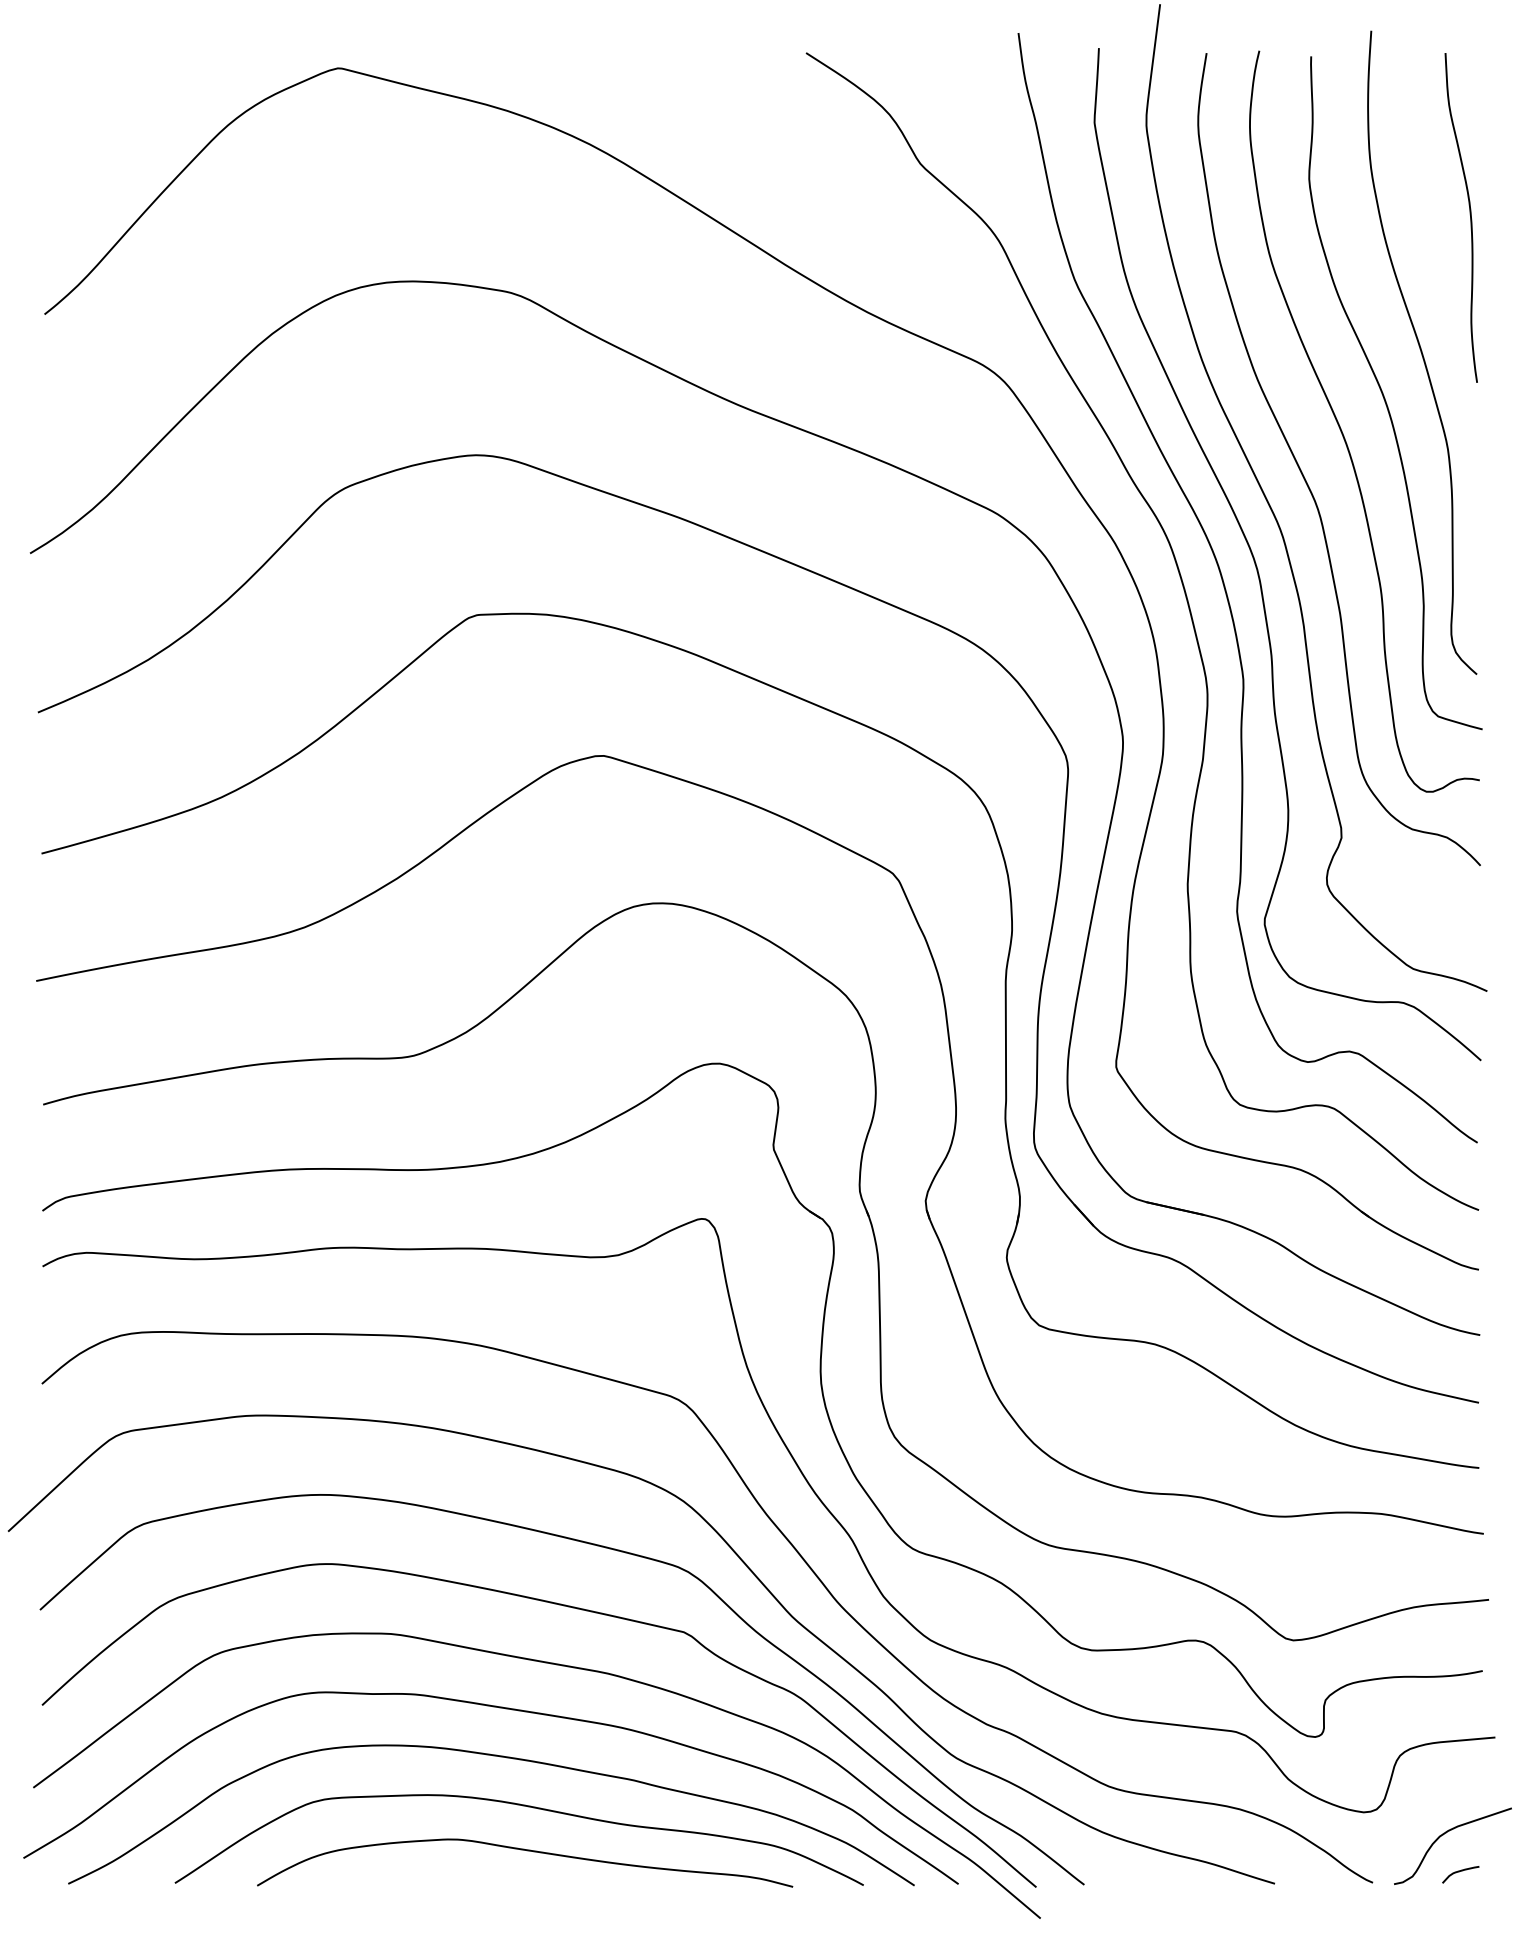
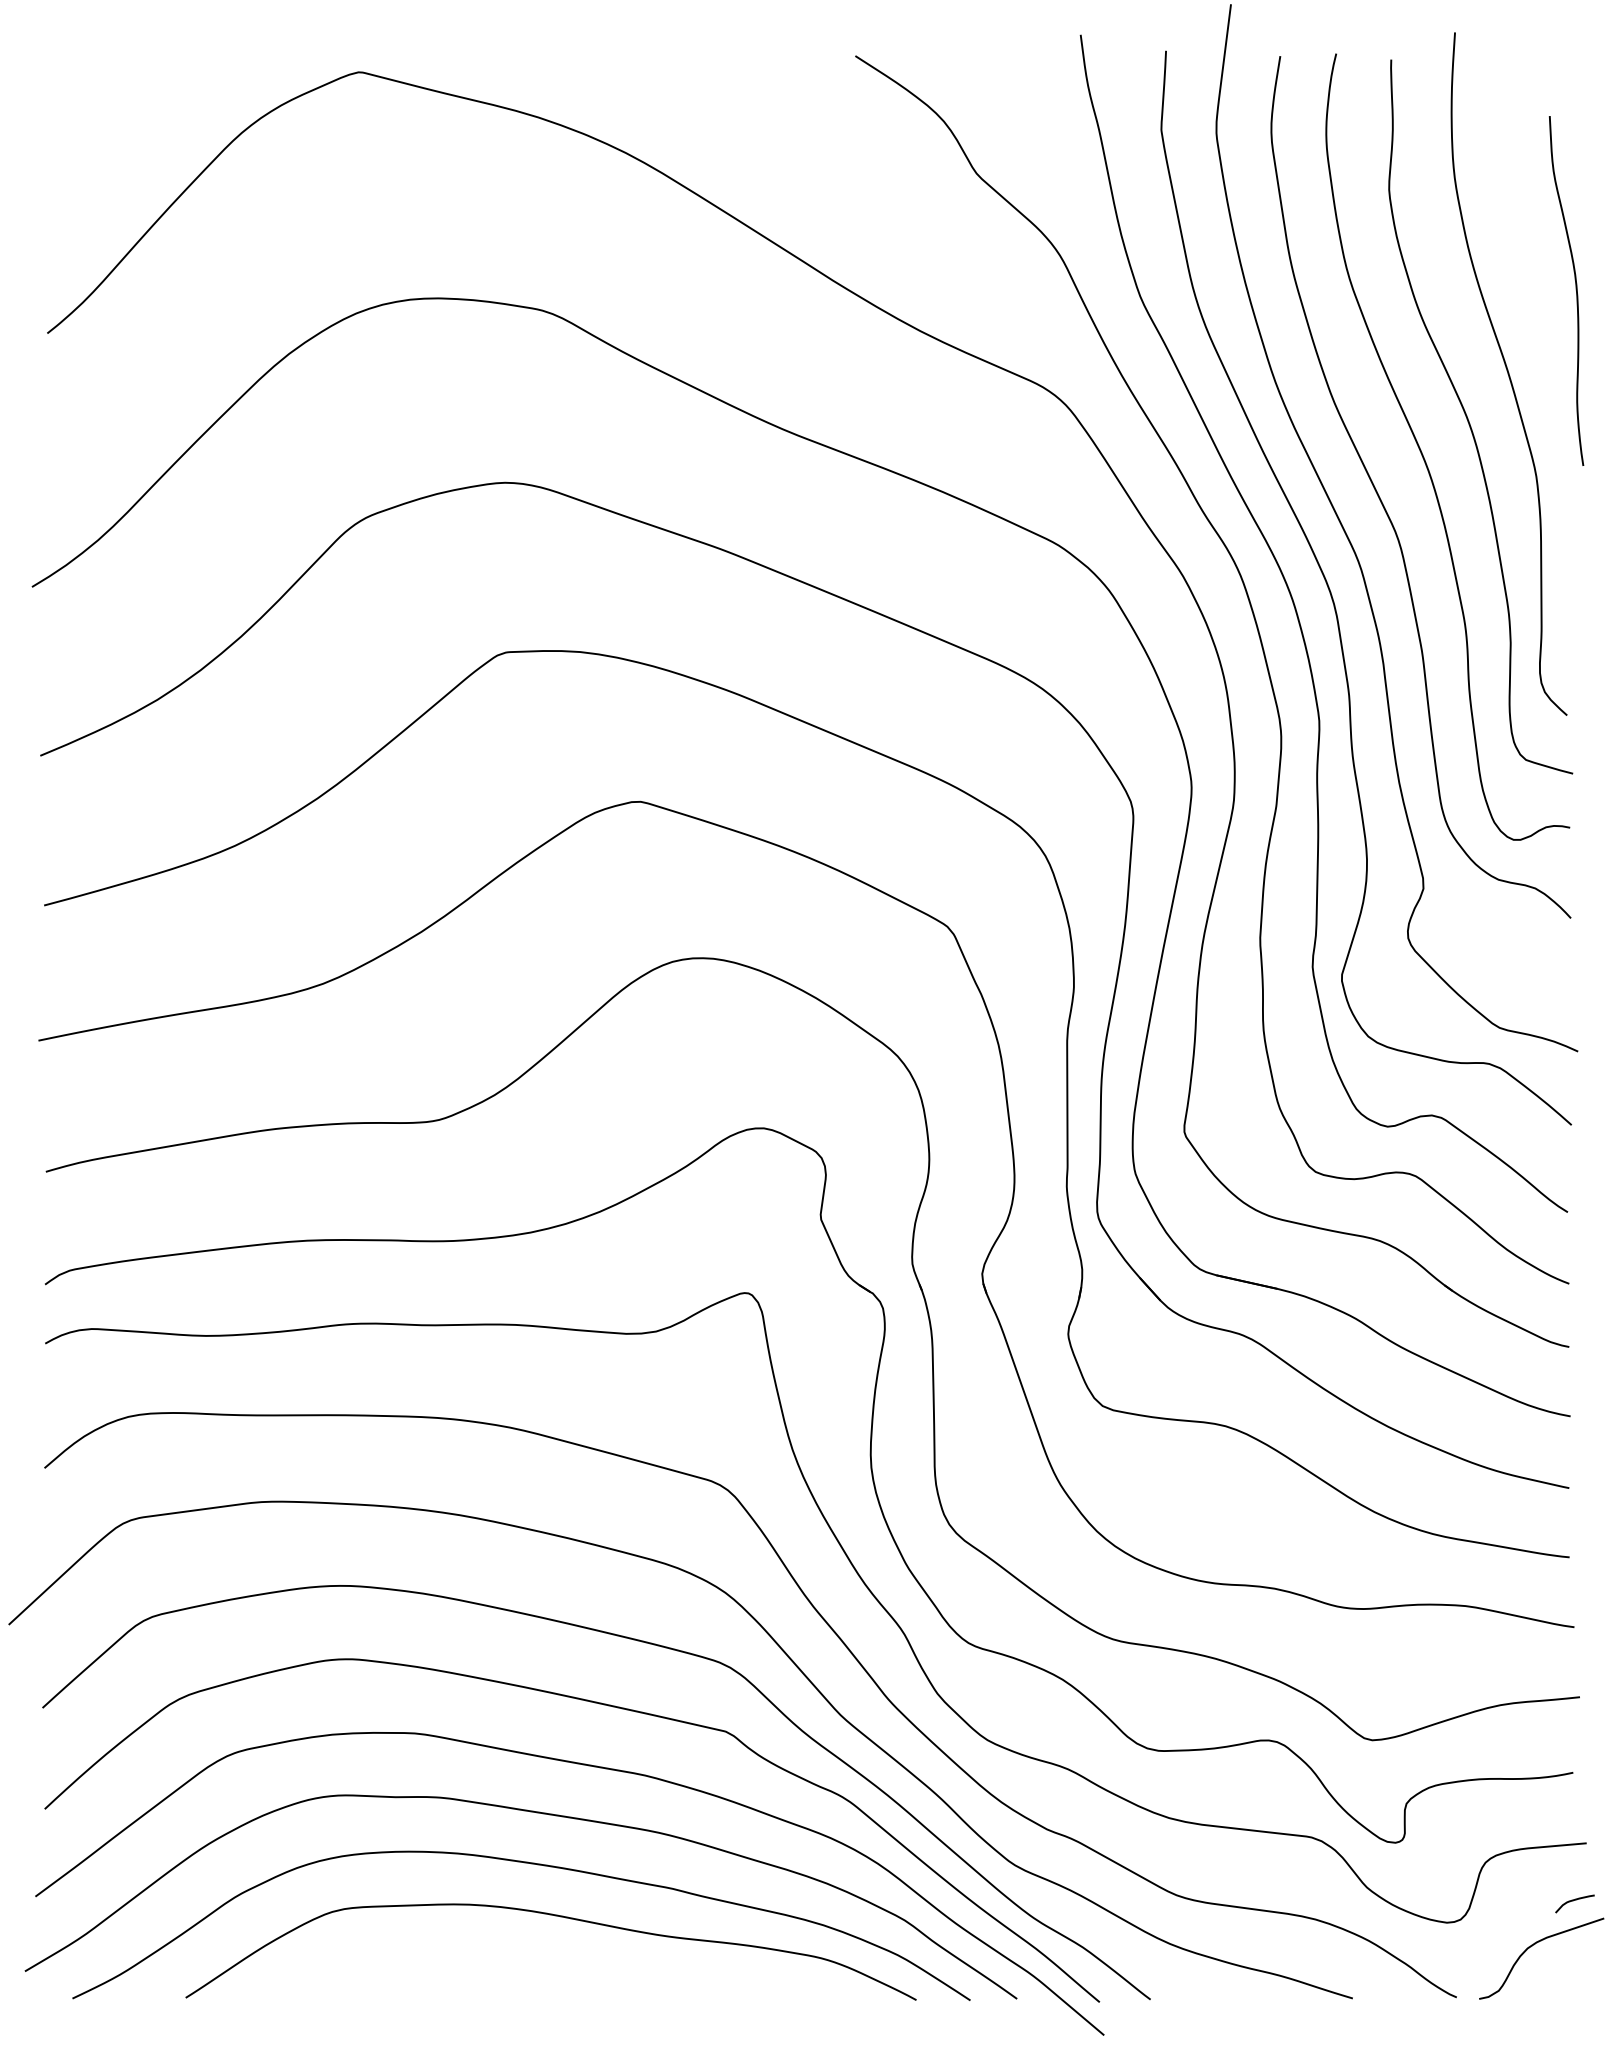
curve: (1469, 216) -> (1575, 289), moved
curve: (524, 1850) -> (556, 1963), removed
curve: (1459, 1872) -> (1573, 1901), moved

